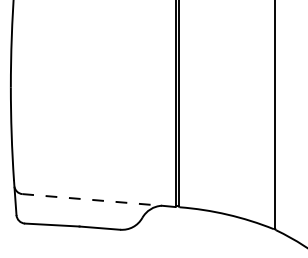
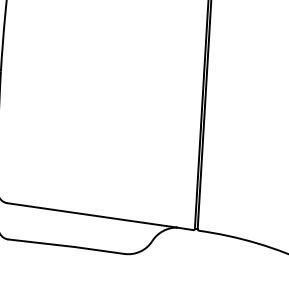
line: (92, 199) -> (92, 214), dashed -> solid

